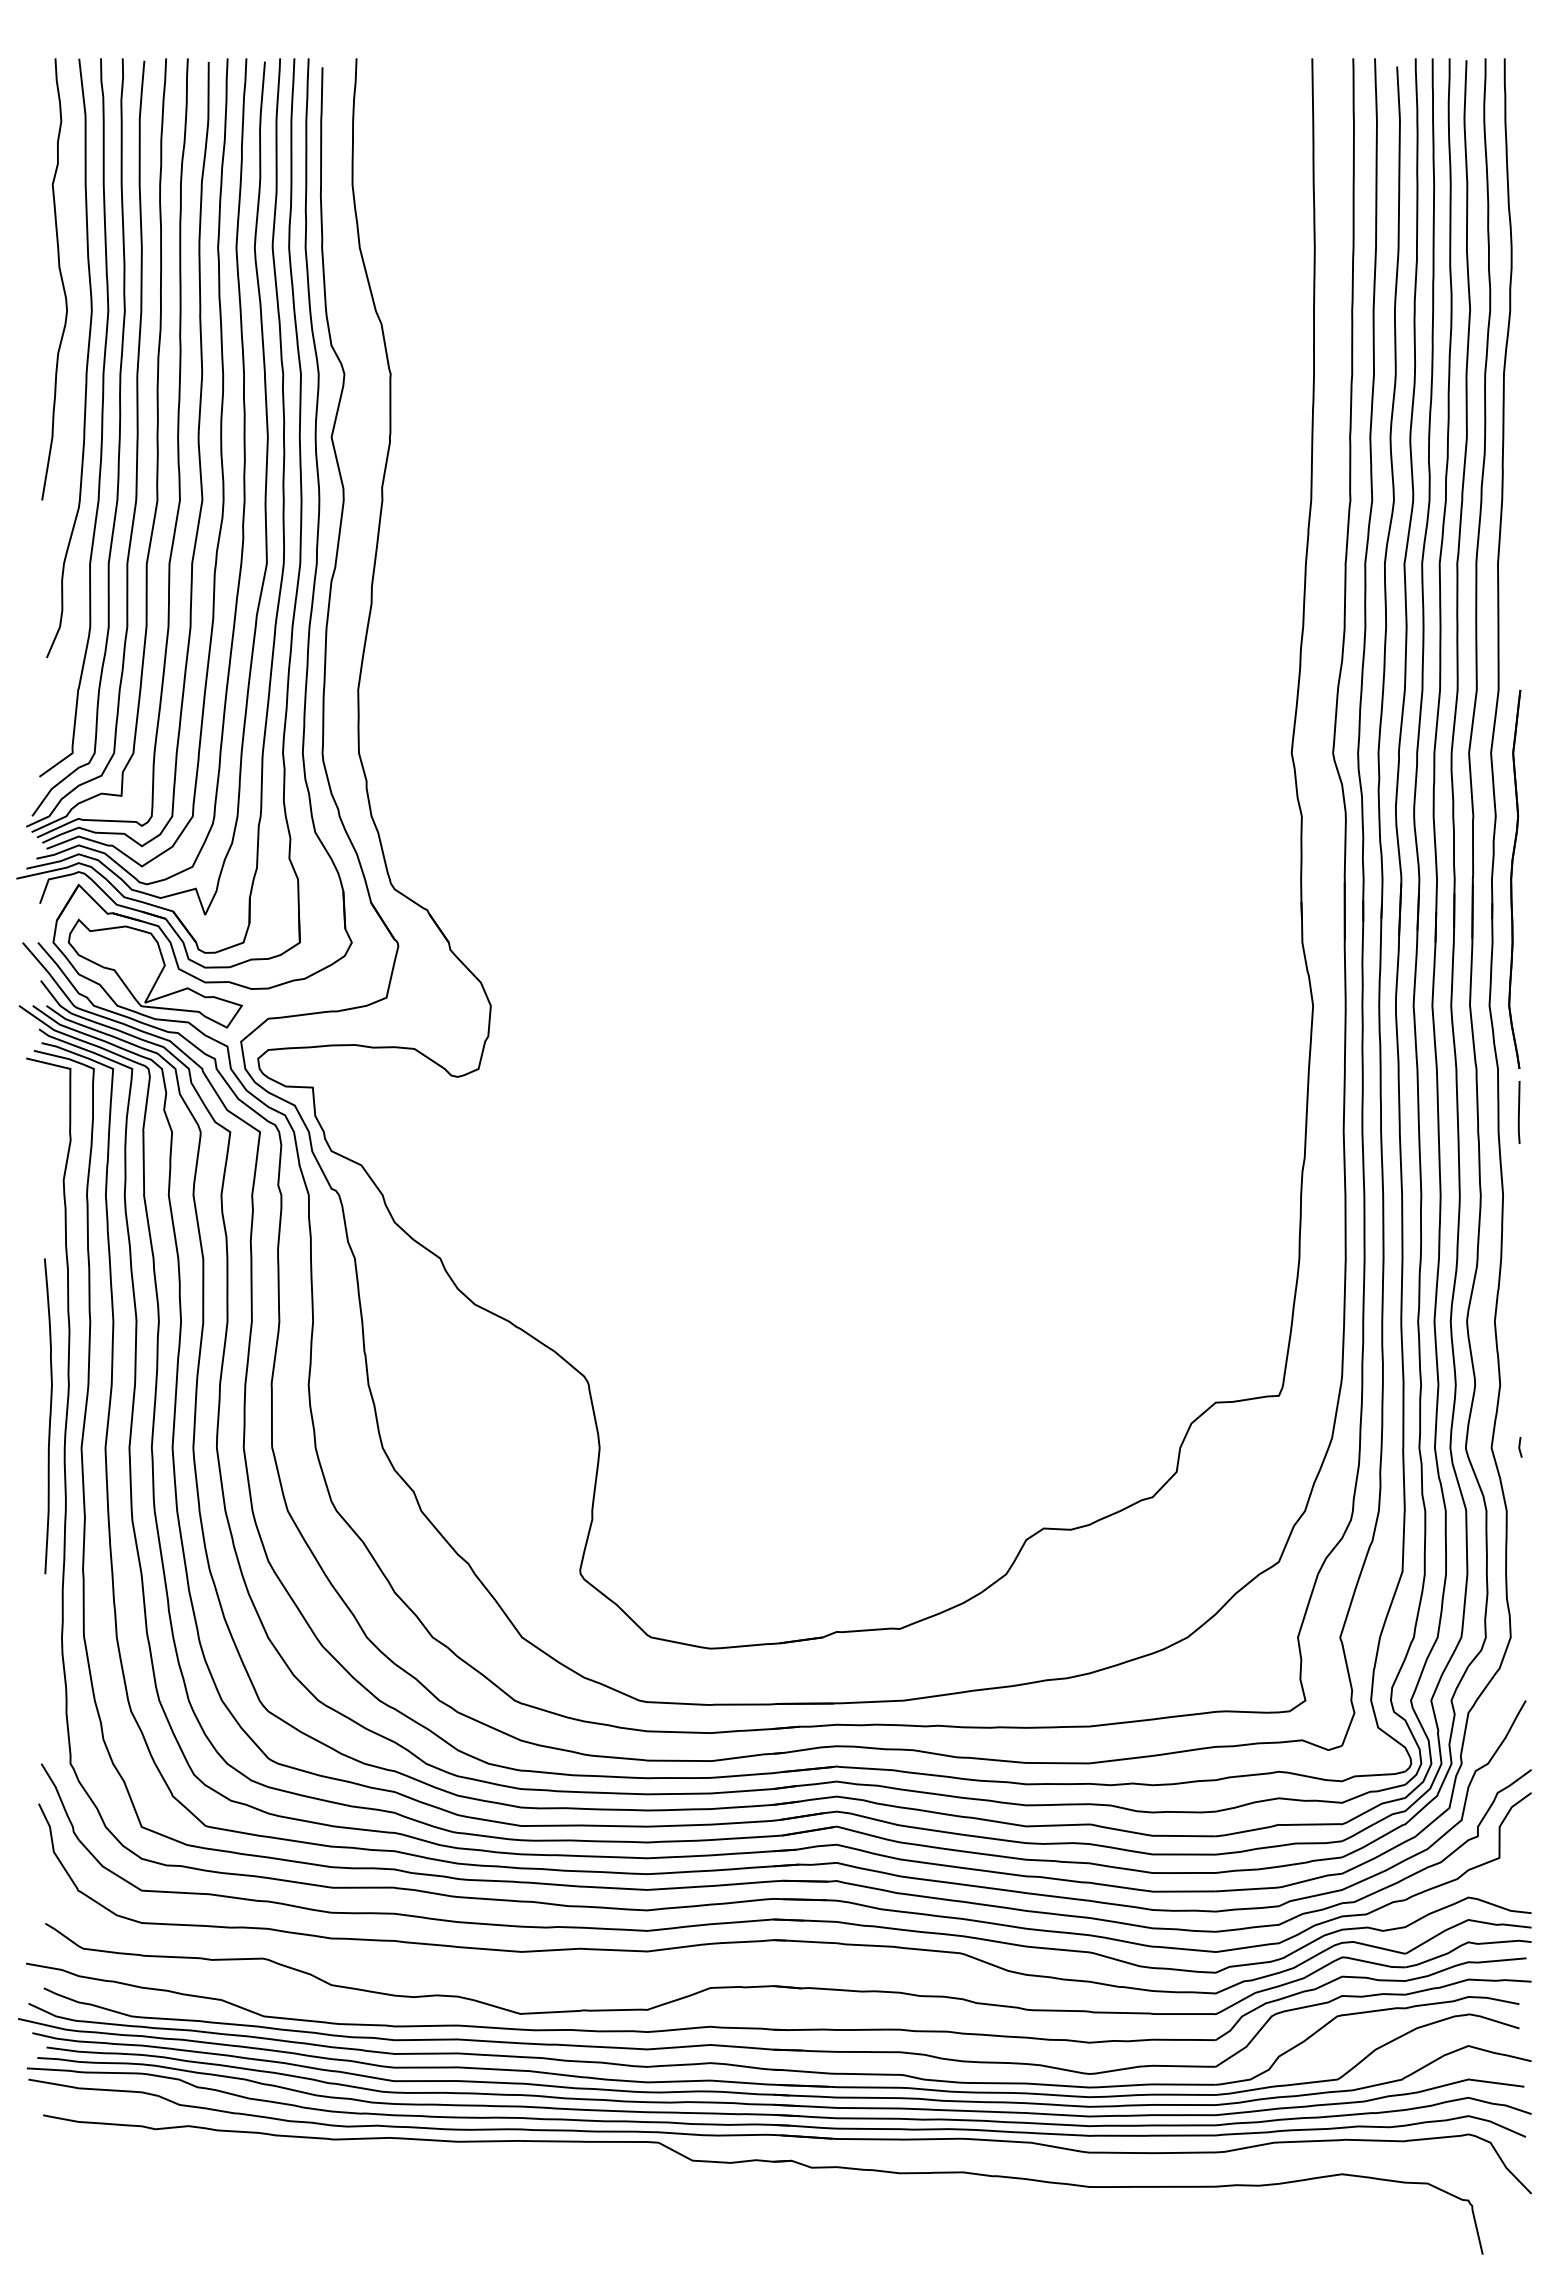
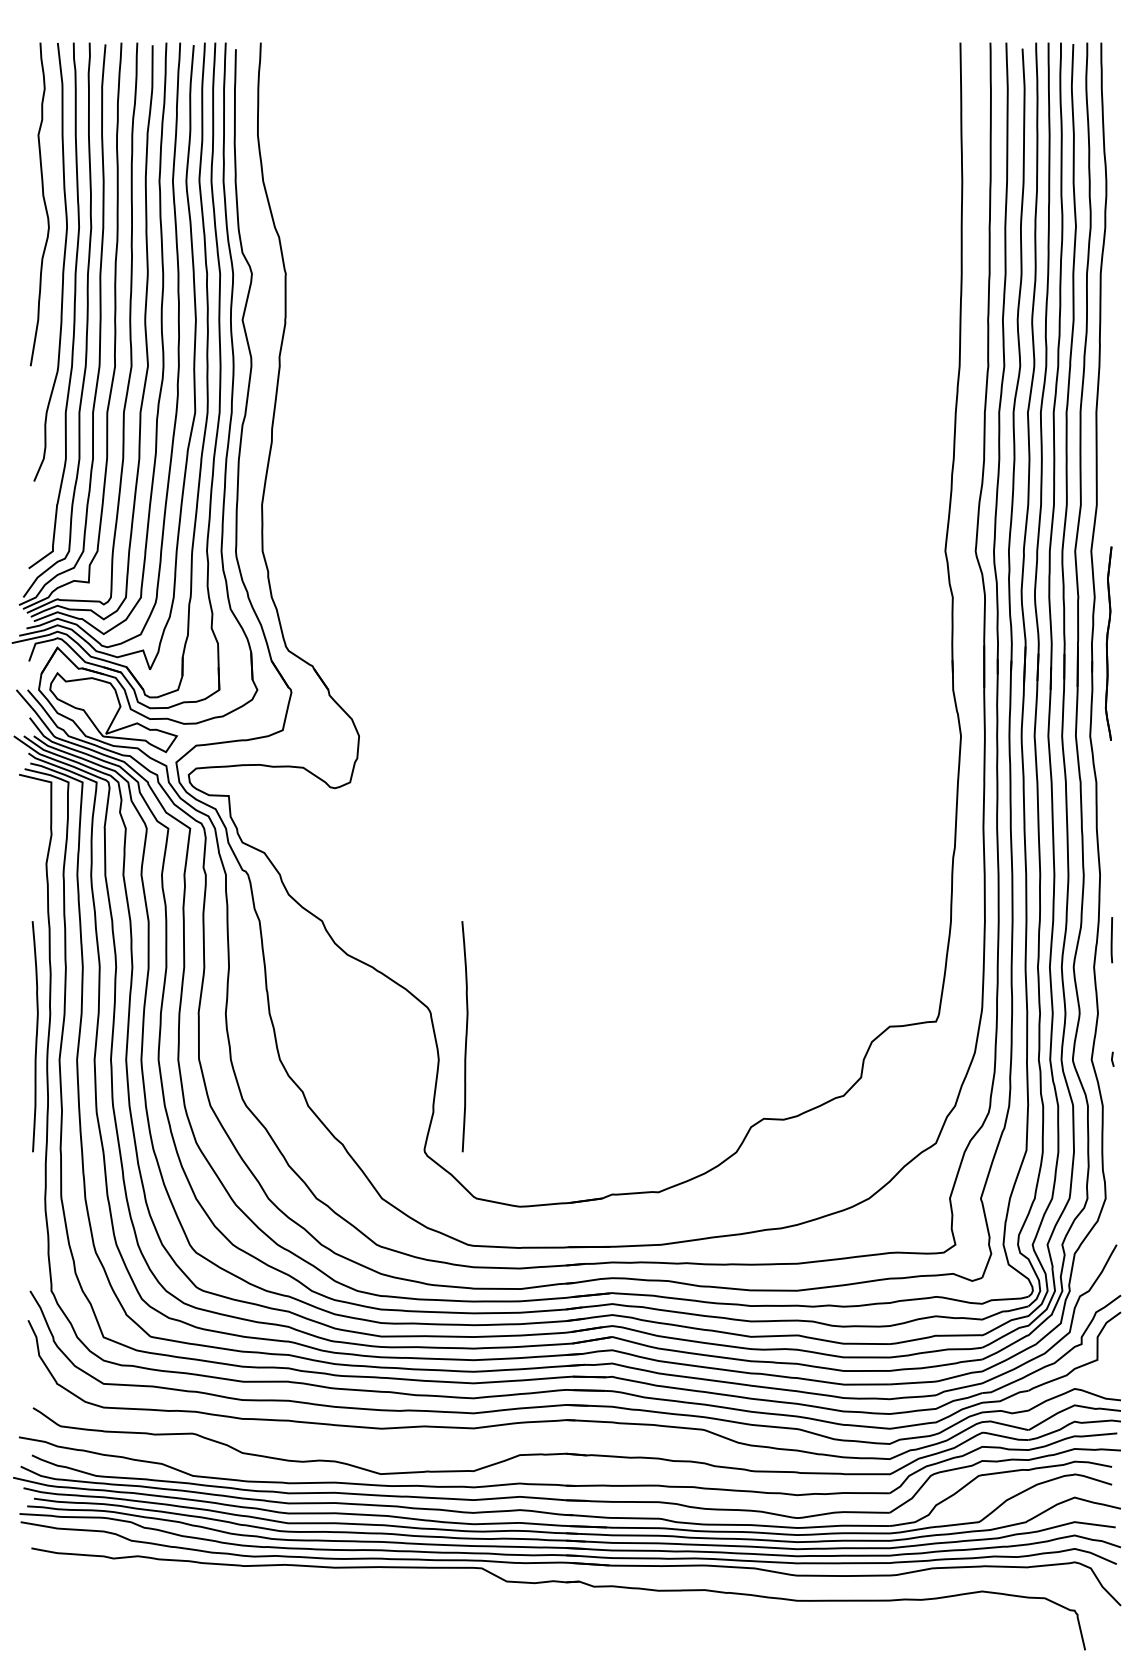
part: (1514, 879) -> (1108, 643), size x0.7
line: (1518, 1112) -> (1111, 940), moved
curve: (636, 1416) -> (465, 1036), added

